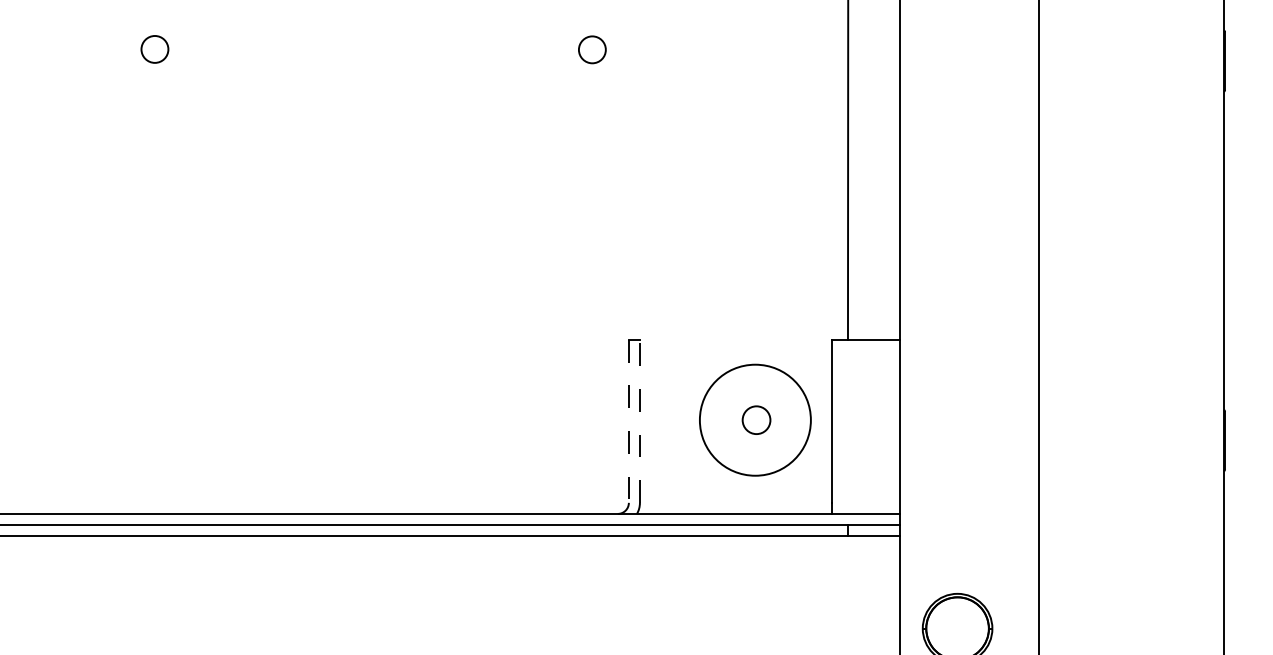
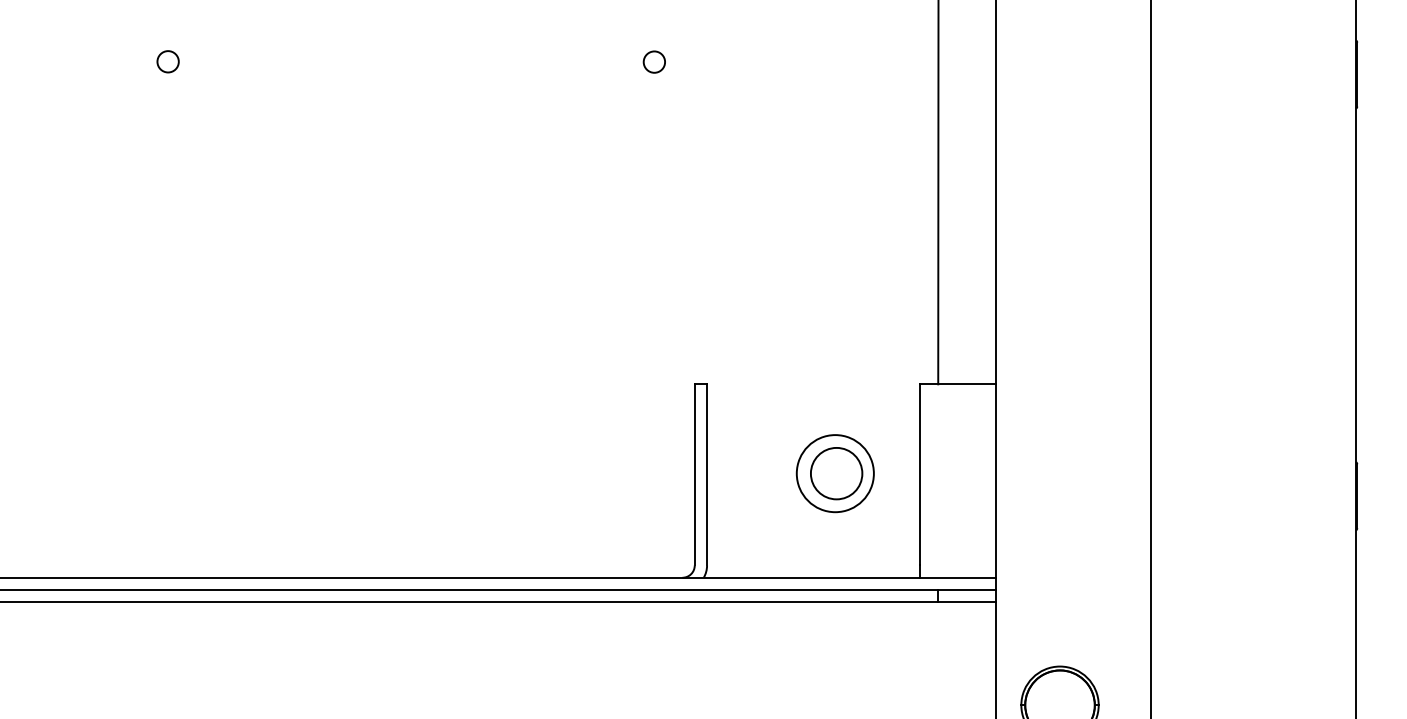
circle: (154, 49) -> (167, 61), size x0.71
circle: (592, 49) -> (654, 61), size x0.71
circle: (755, 419) -> (835, 472), size x0.62
line: (639, 420) -> (706, 473), dashed -> solid
circle: (756, 420) -> (836, 473), size x1.67
line: (628, 421) -> (694, 475), dashed -> solid

